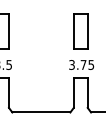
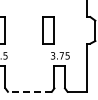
part: (80, 31) -> (48, 30), moved
line: (40, 112) -> (29, 91), solid -> dashed

